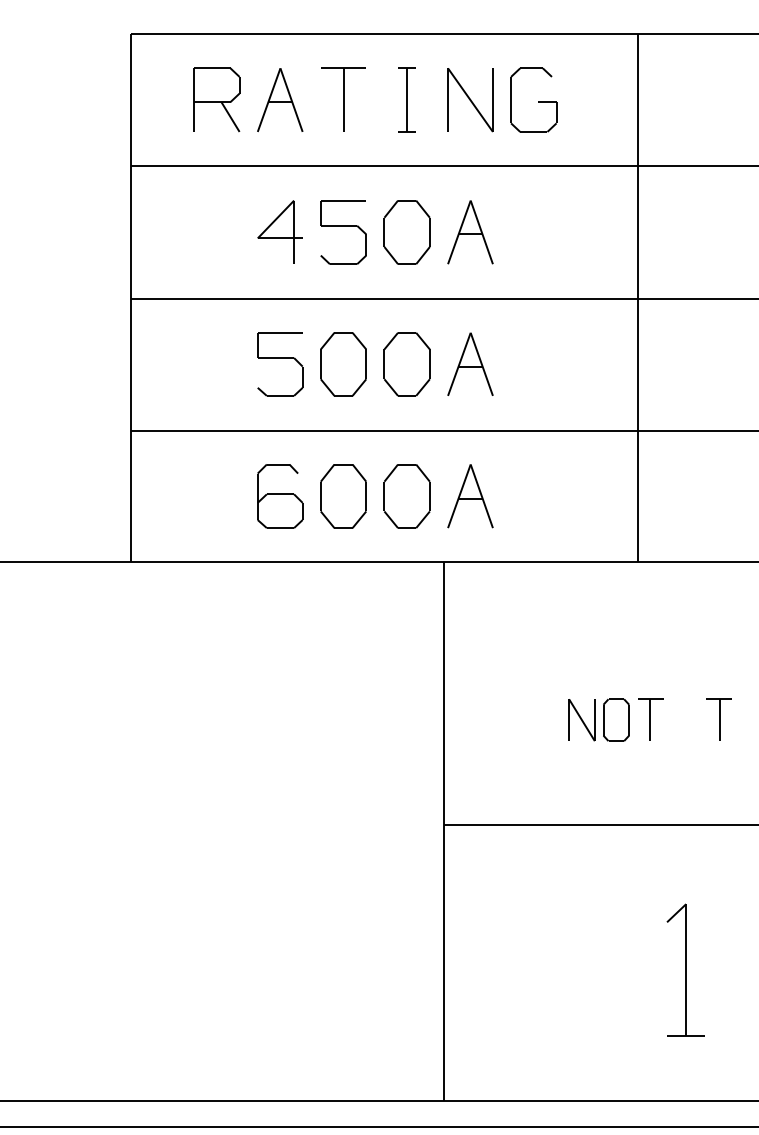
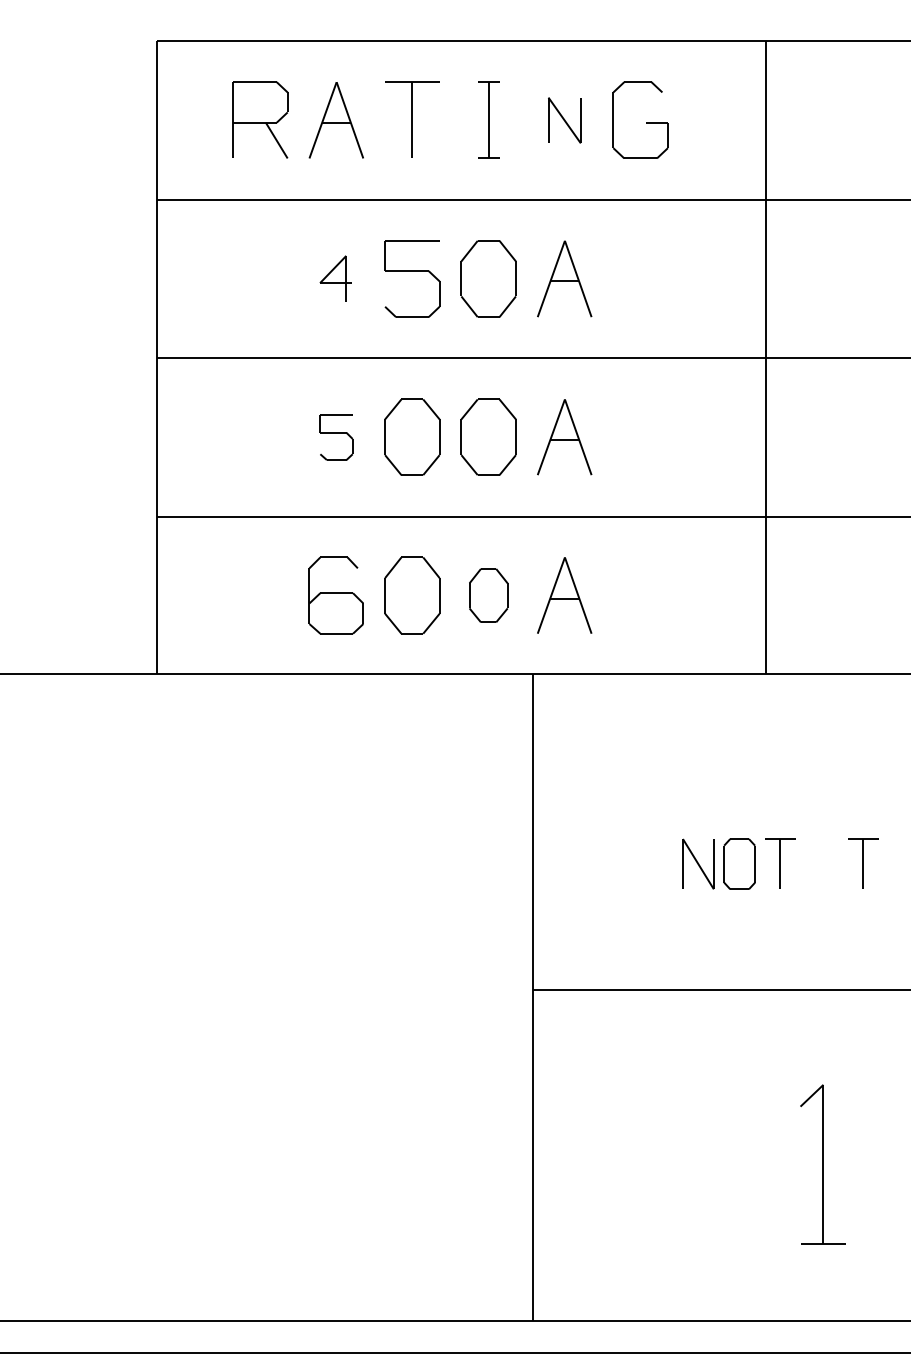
part: (470, 100) -> (564, 120), size x0.6
part: (279, 231) -> (335, 277), size x0.6
part: (280, 364) -> (336, 437), size x0.6
part: (406, 496) -> (487, 595), size x0.7

